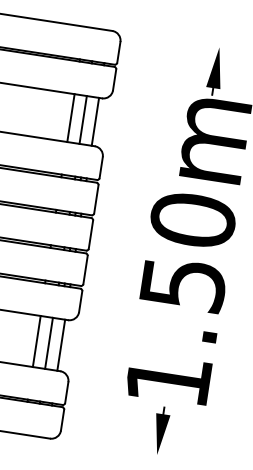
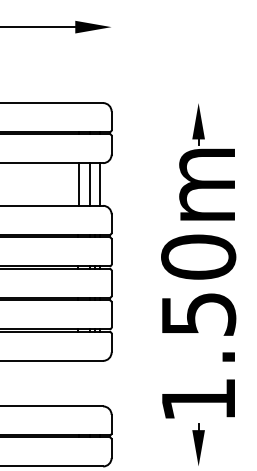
line: (36, 341) -> (78, 383), removed
line: (48, 343) -> (89, 383), removed
line: (61, 345) -> (100, 383), removed

